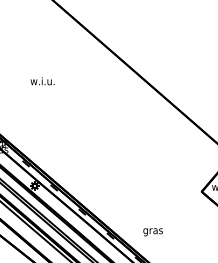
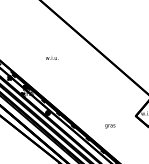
text: (153, 232) -> (110, 126), moved

